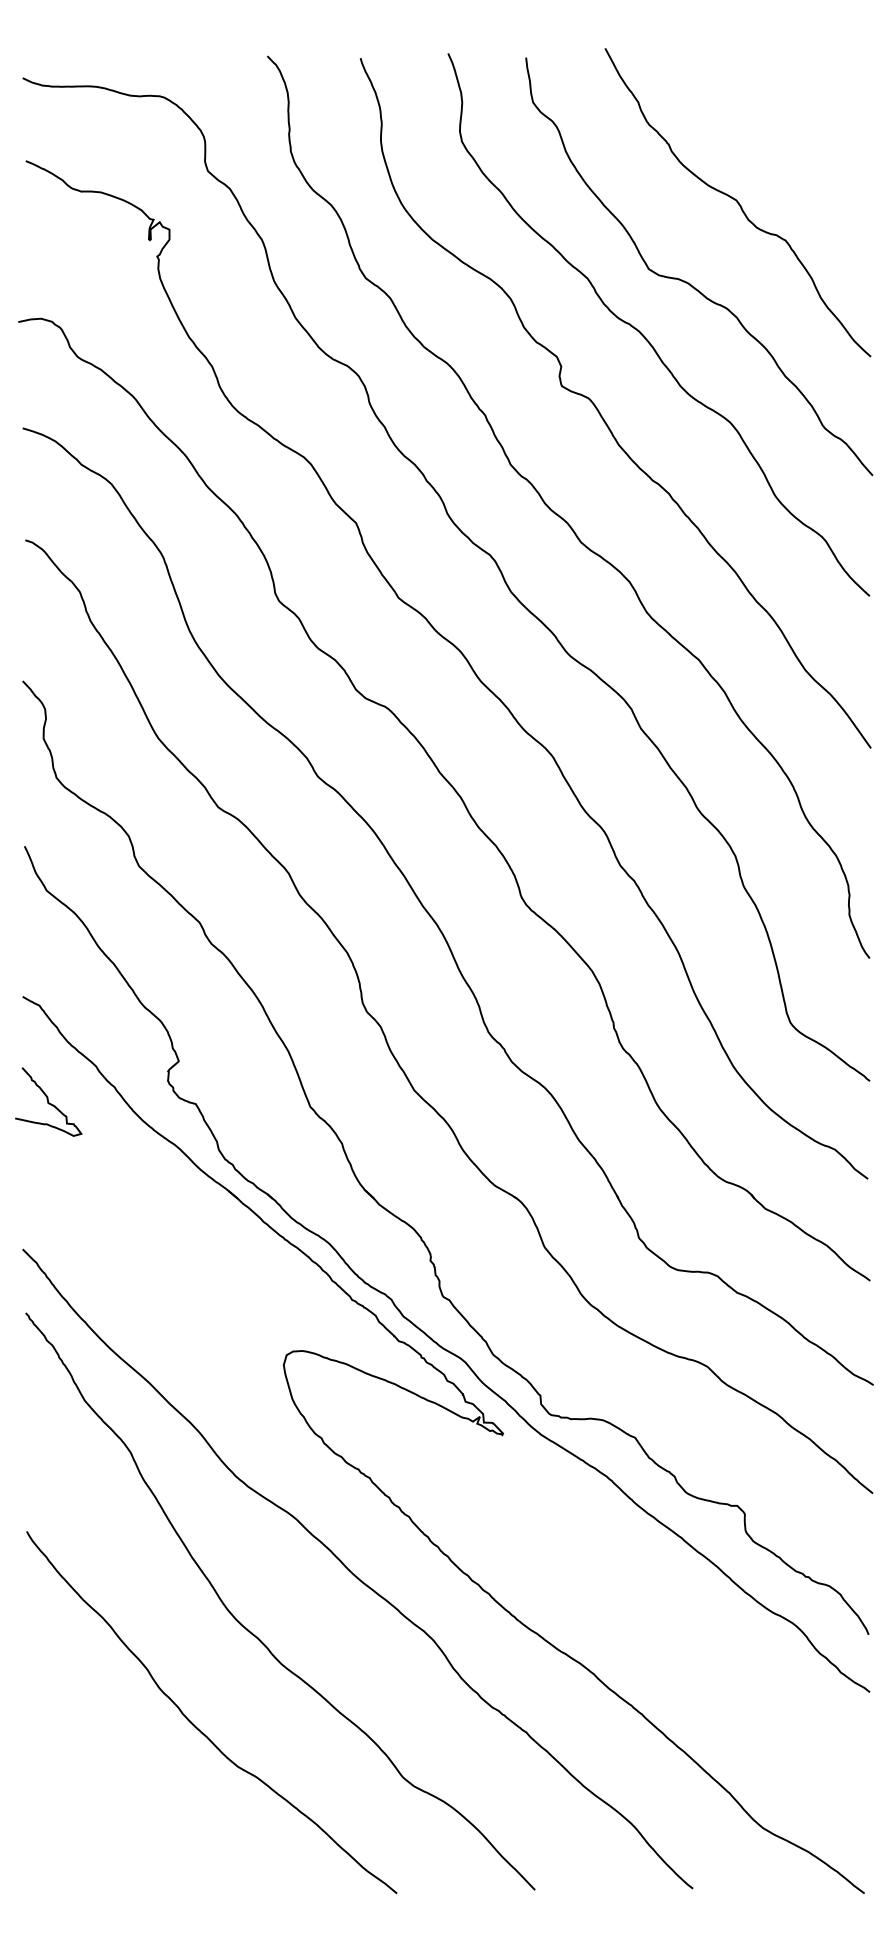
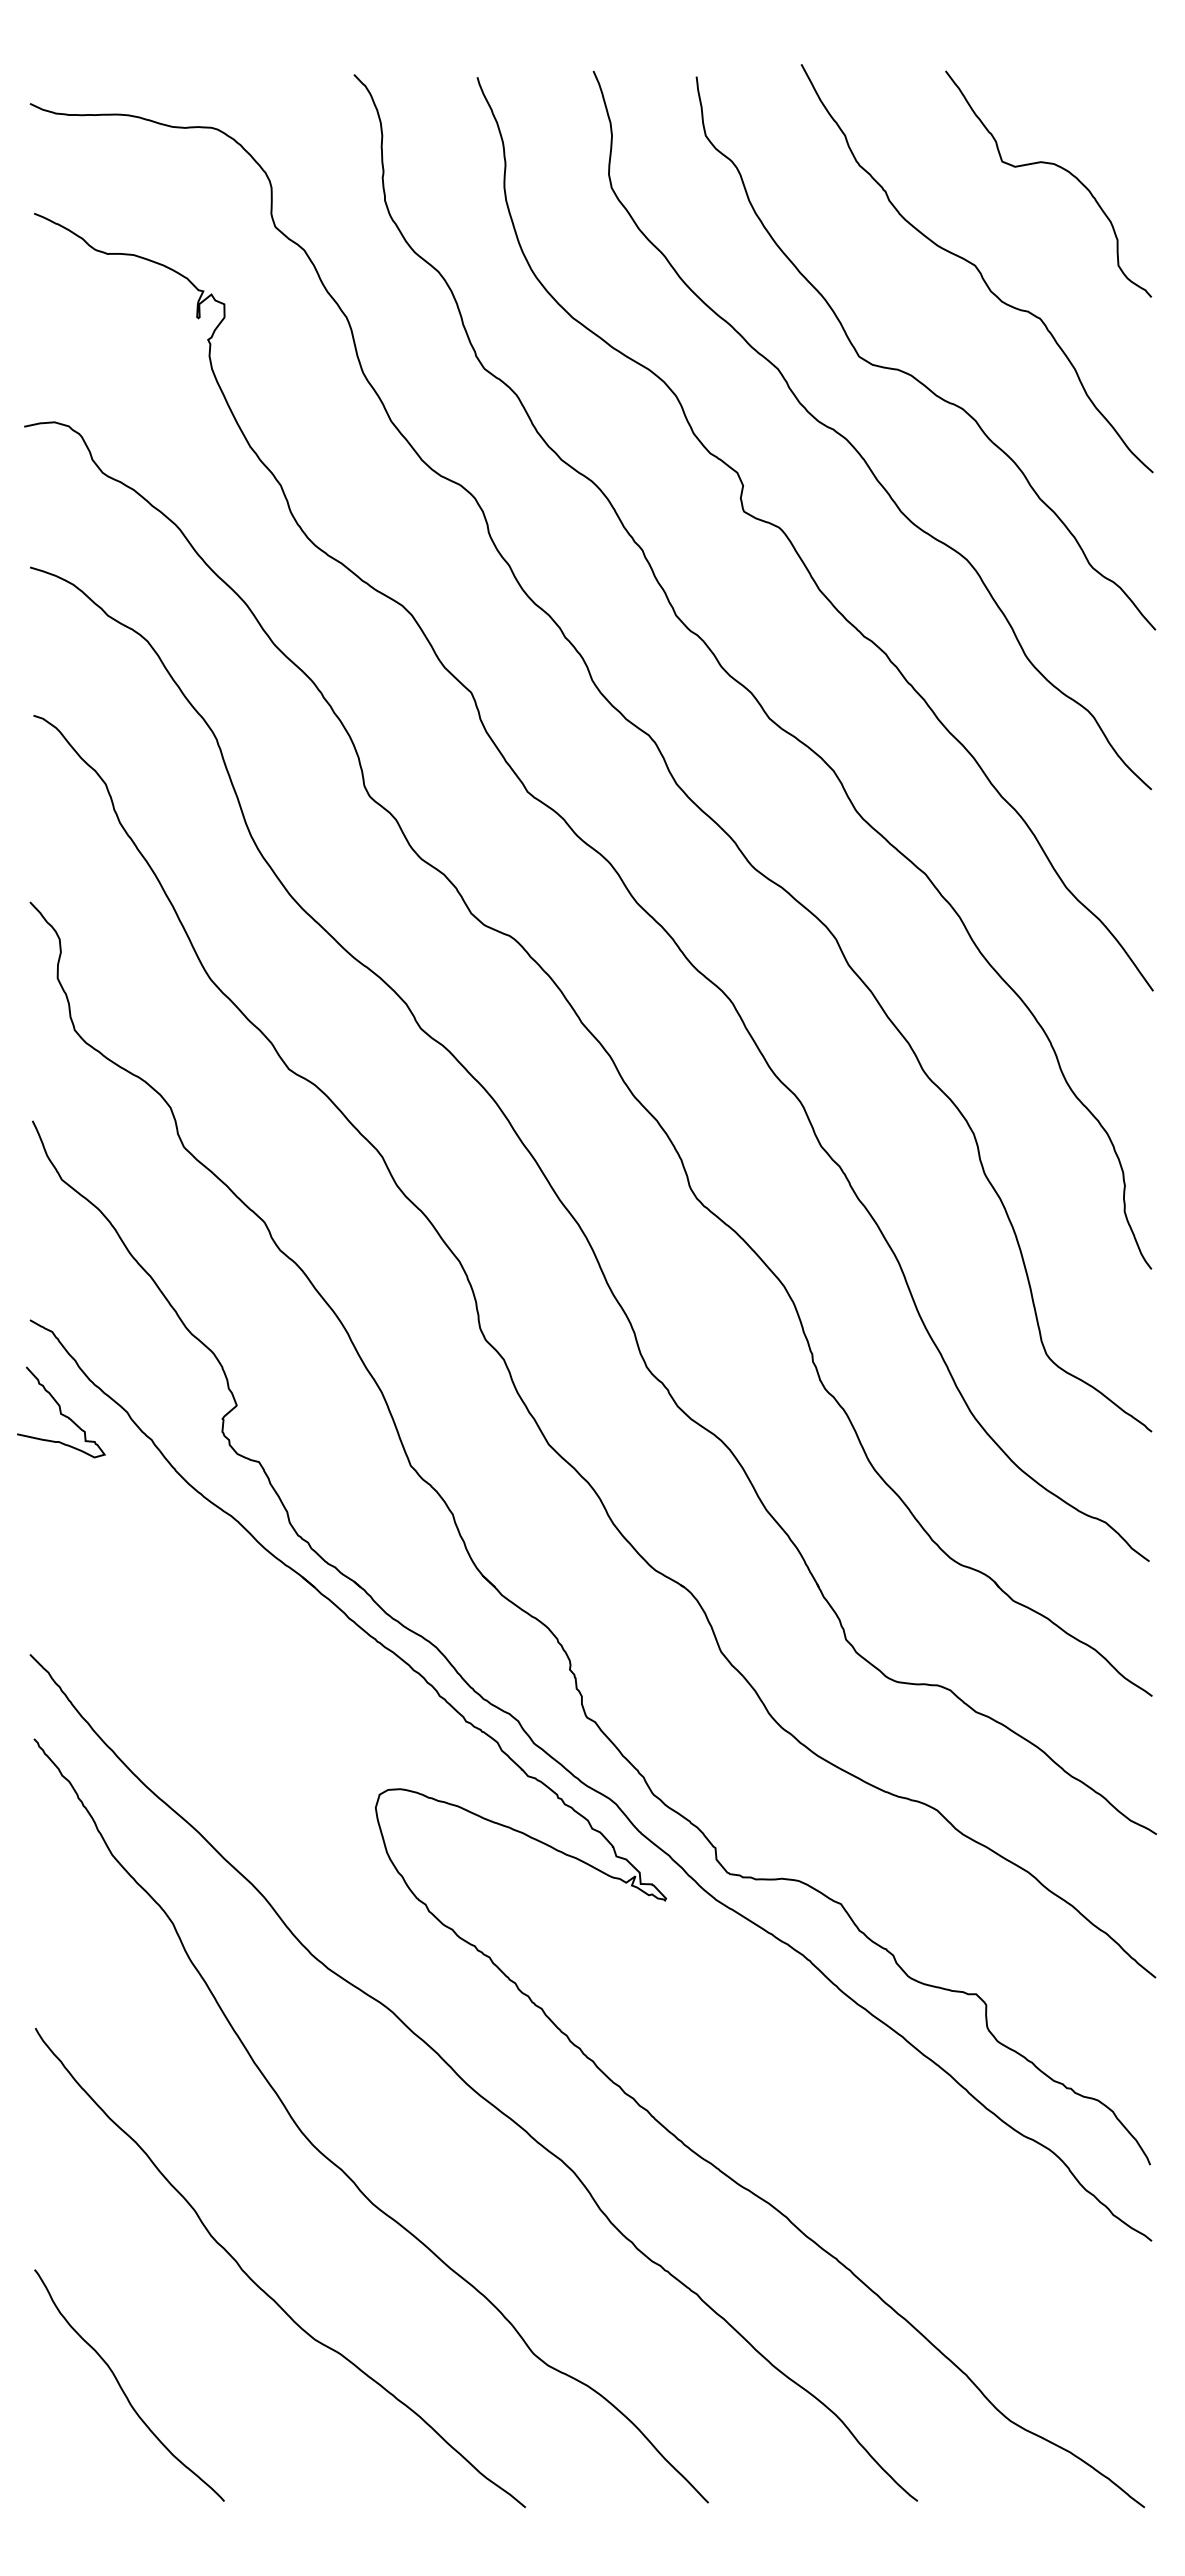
curve: (797, 125) -> (1056, 166), added
curve: (48, 1102) -> (61, 1412), moved
curve: (93, 1804) -> (123, 2389), added

